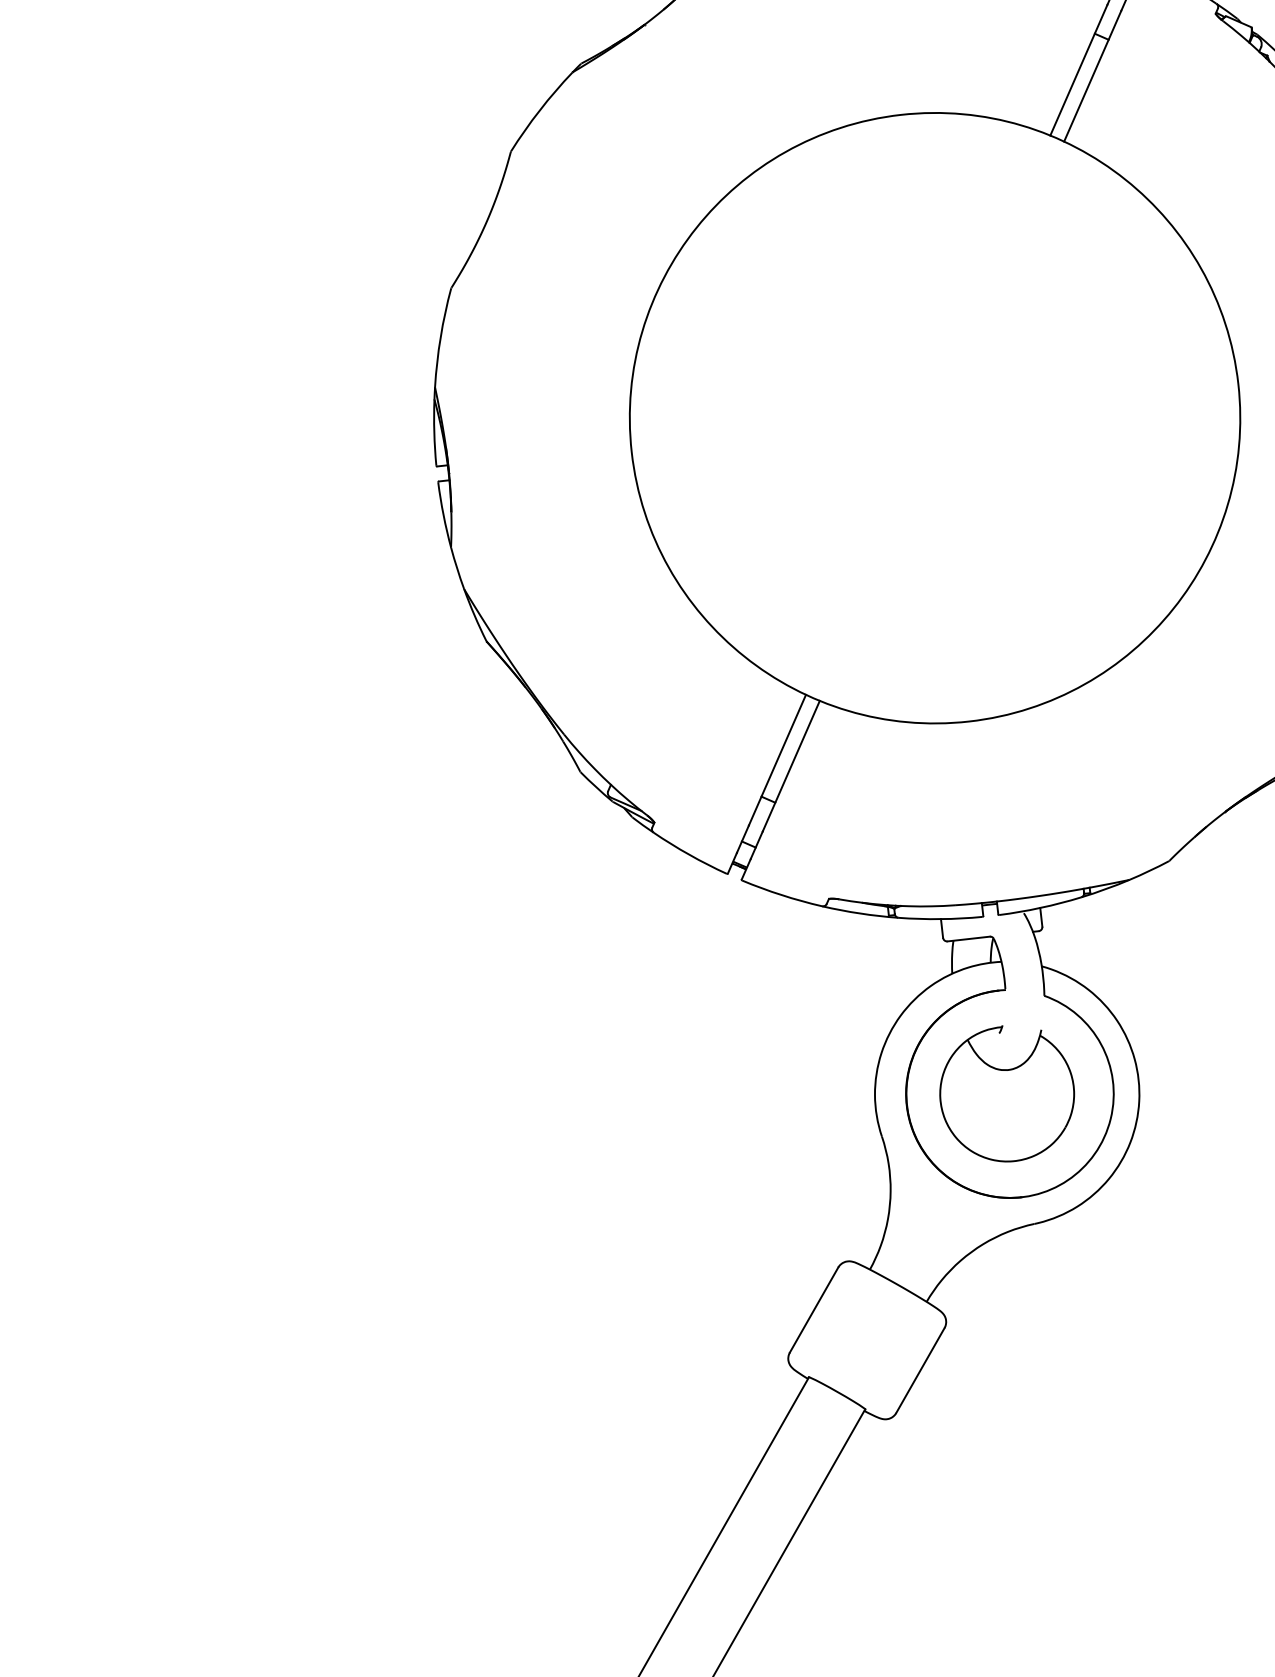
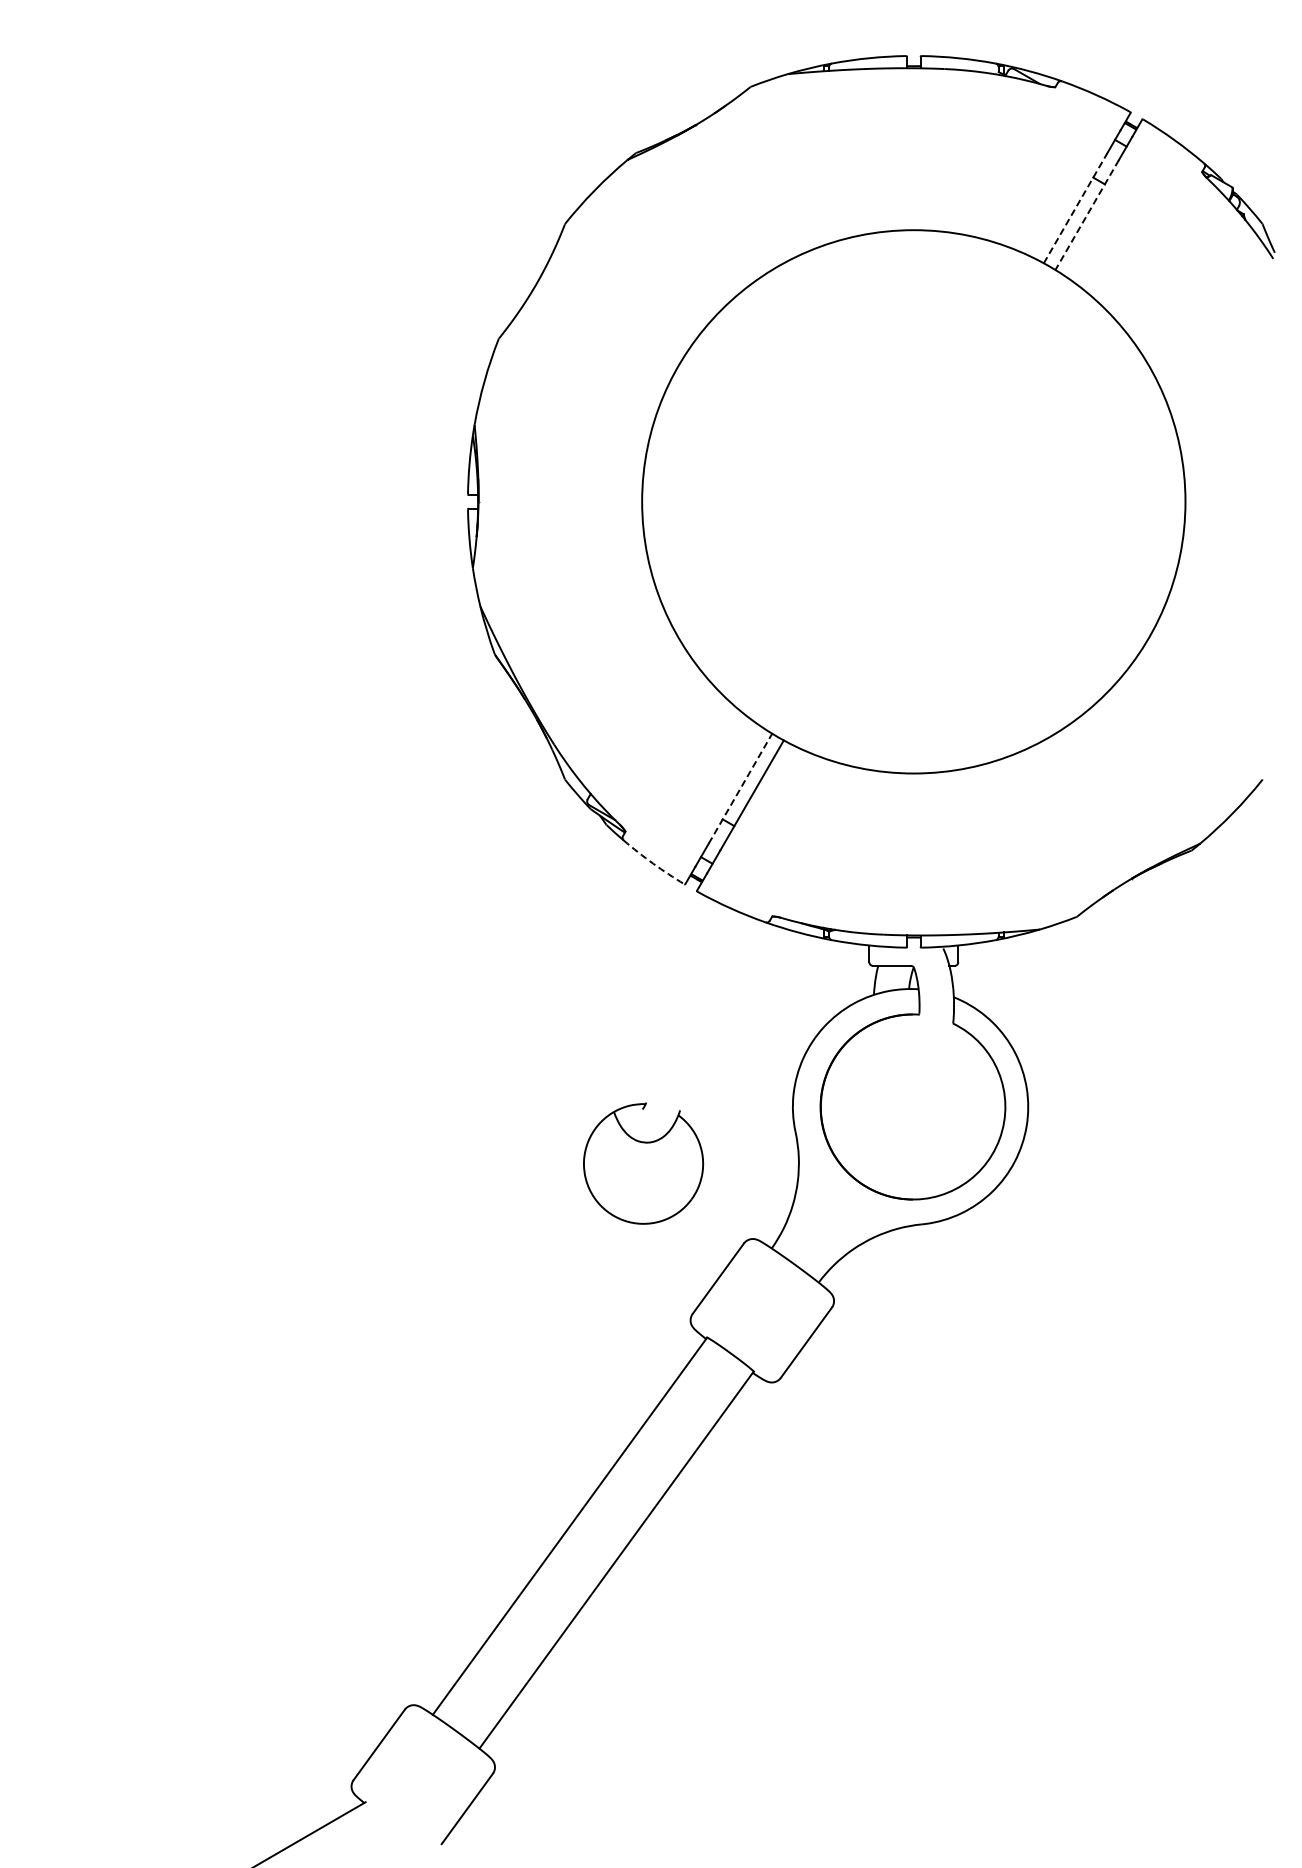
line: (1078, 69) -> (1075, 207), solid -> dashed
line: (1091, 76) -> (1086, 215), solid -> dashed
line: (777, 759) -> (740, 788), solid -> dashed
arc: (689, 854) -> (653, 863), solid -> dashed
part: (1007, 1093) -> (643, 1163), moved

